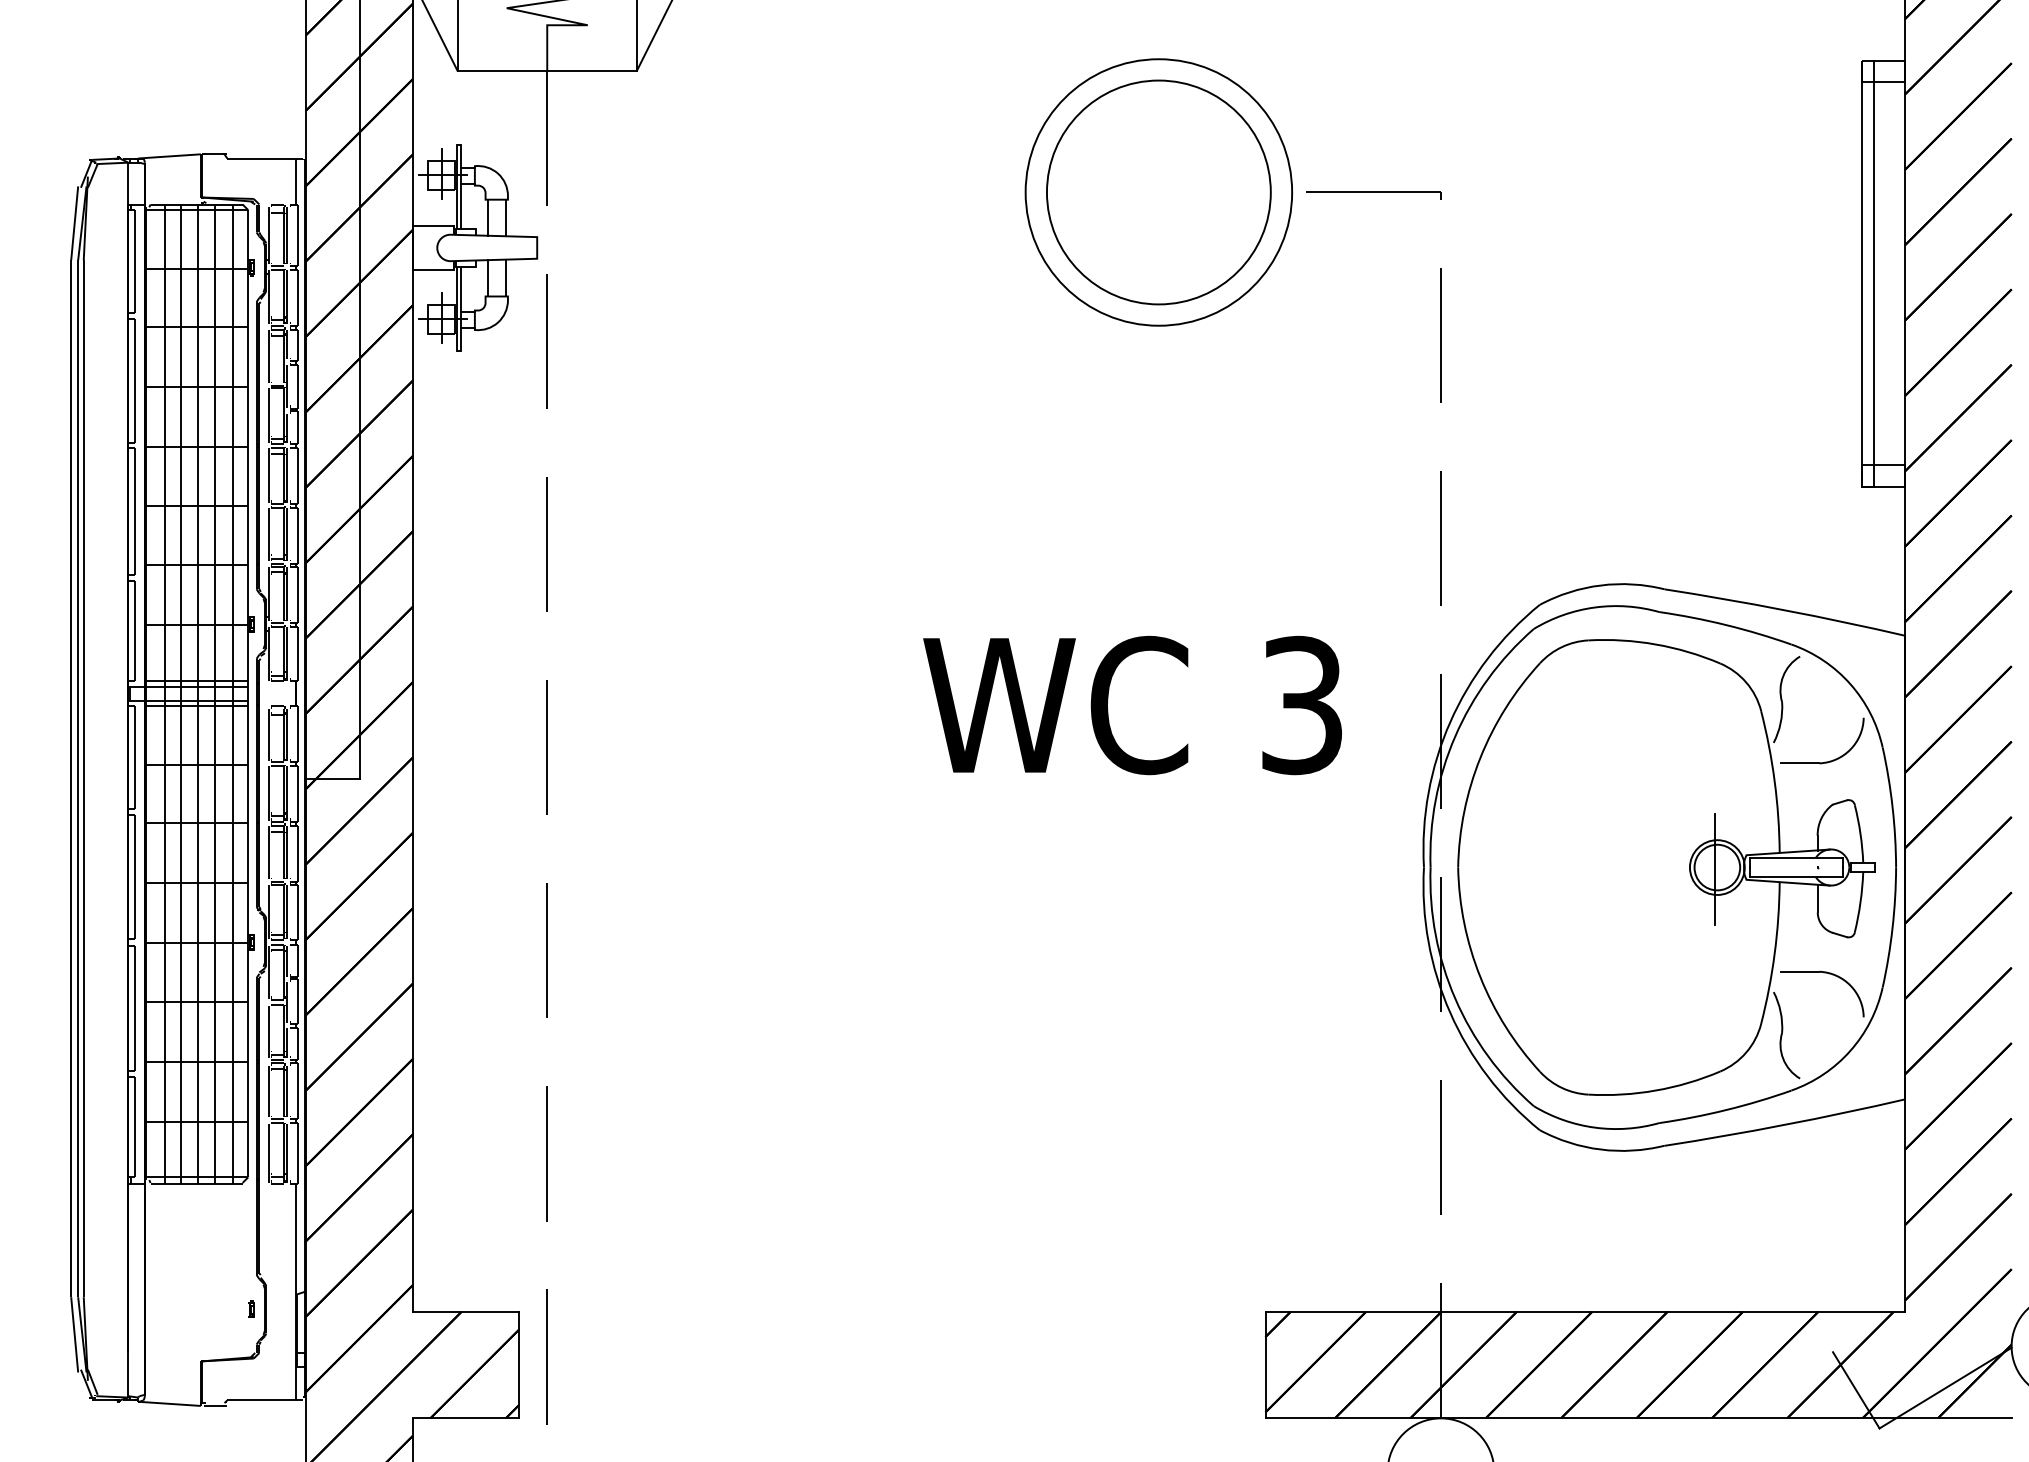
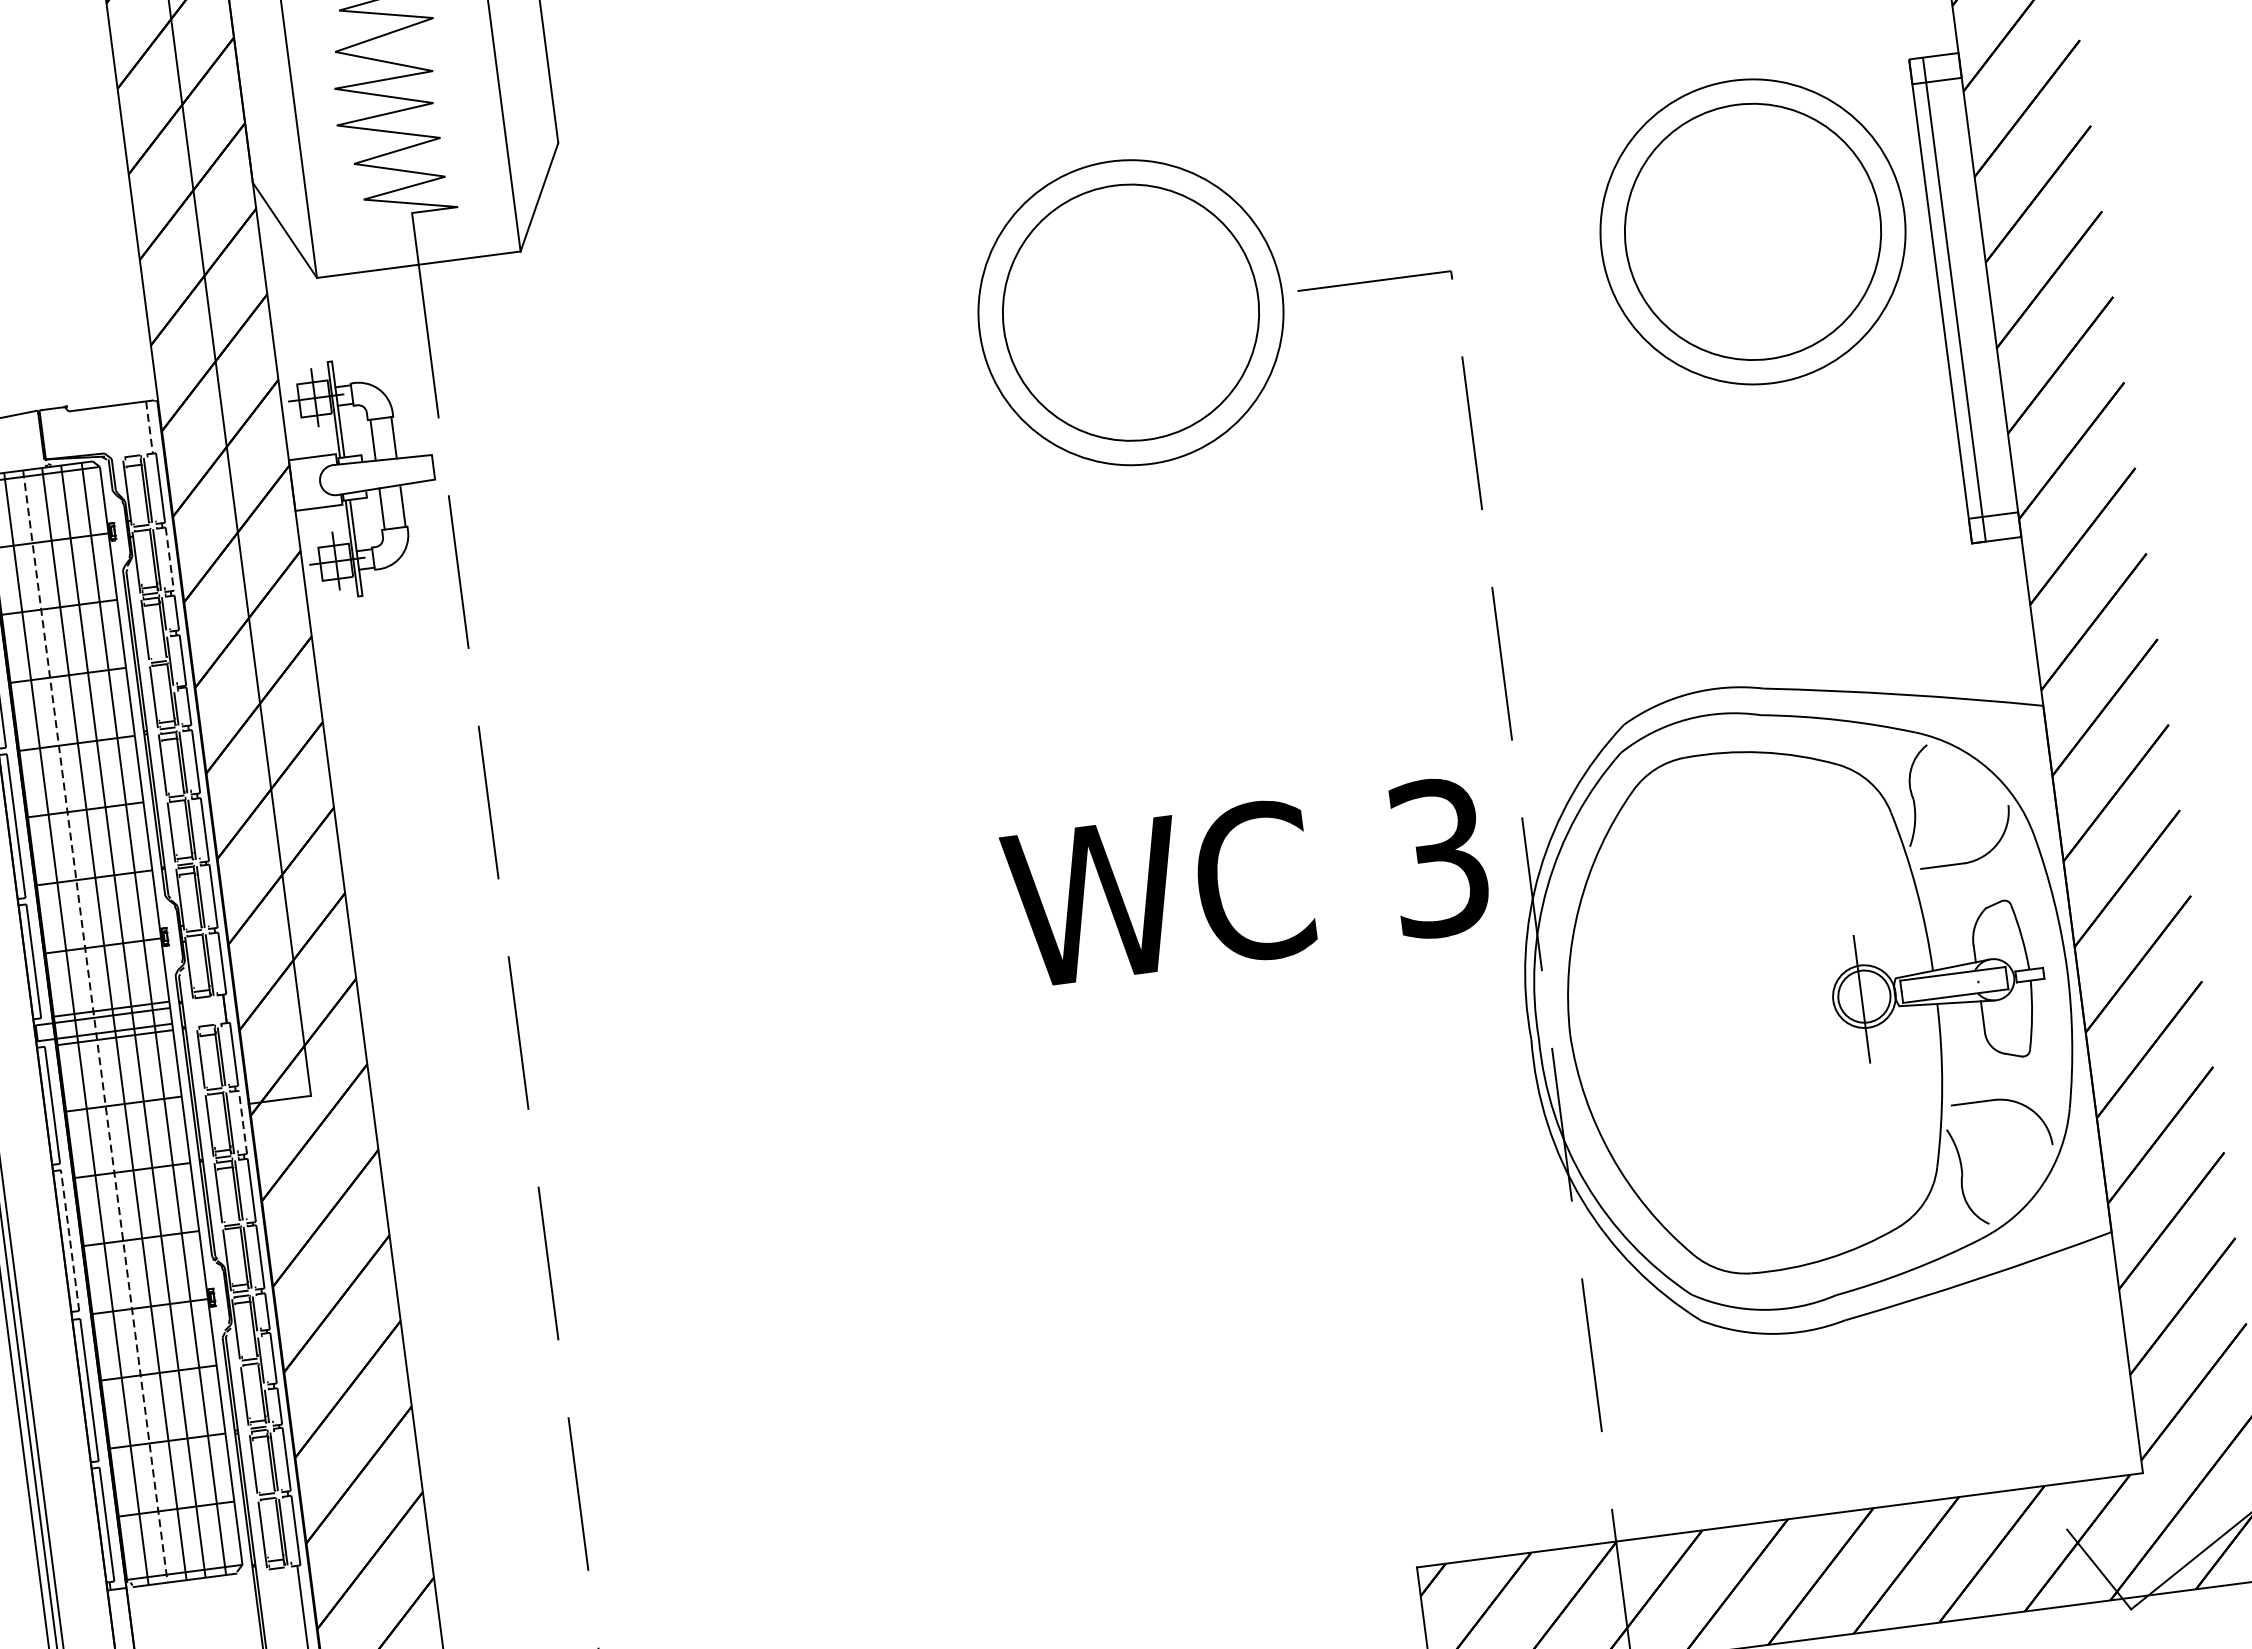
line: (295, 181) -> (149, 427), solid -> dashed
part: (1706, 192) -> (1752, 231), added
line: (298, 297) -> (169, 558), solid -> dashed
line: (181, 694) -> (95, 1026), solid -> dashed
text: (1132, 705) -> (1246, 882), moved
line: (298, 794) -> (243, 1122), solid -> dashed
line: (135, 876) -> (70, 1239), solid -> dashed

